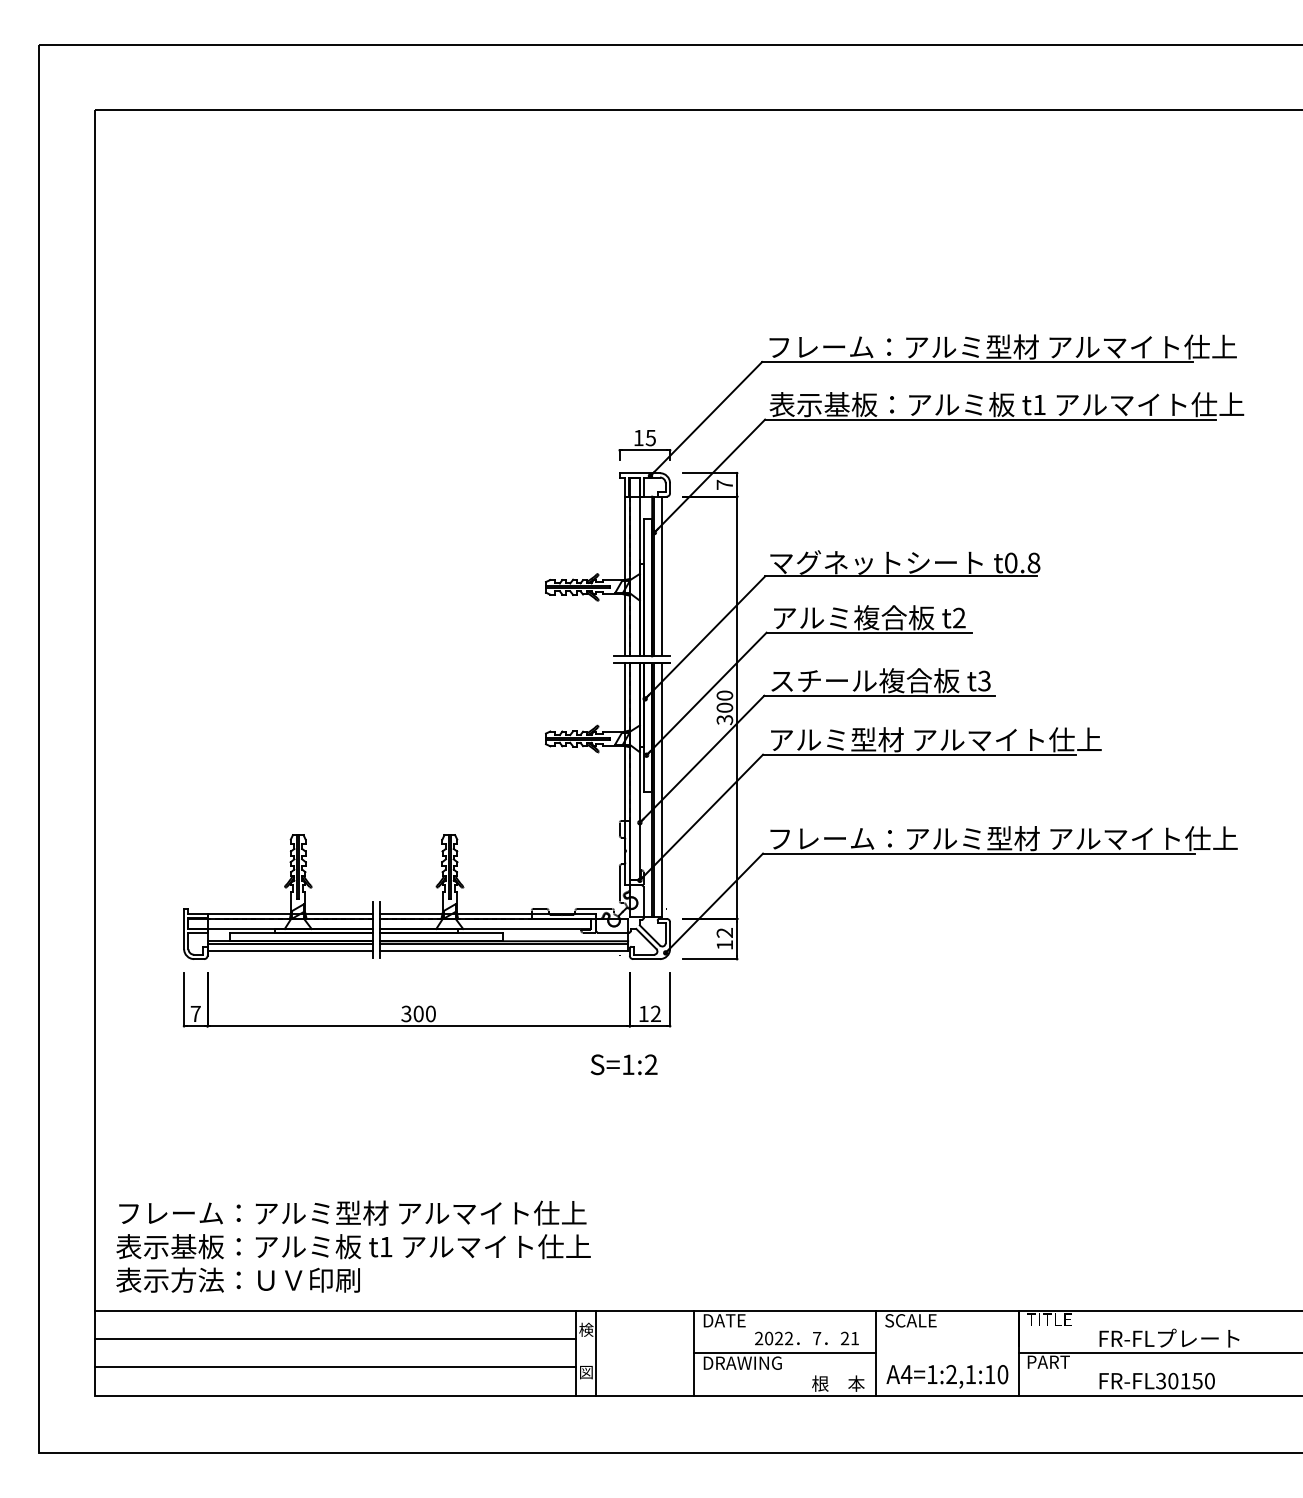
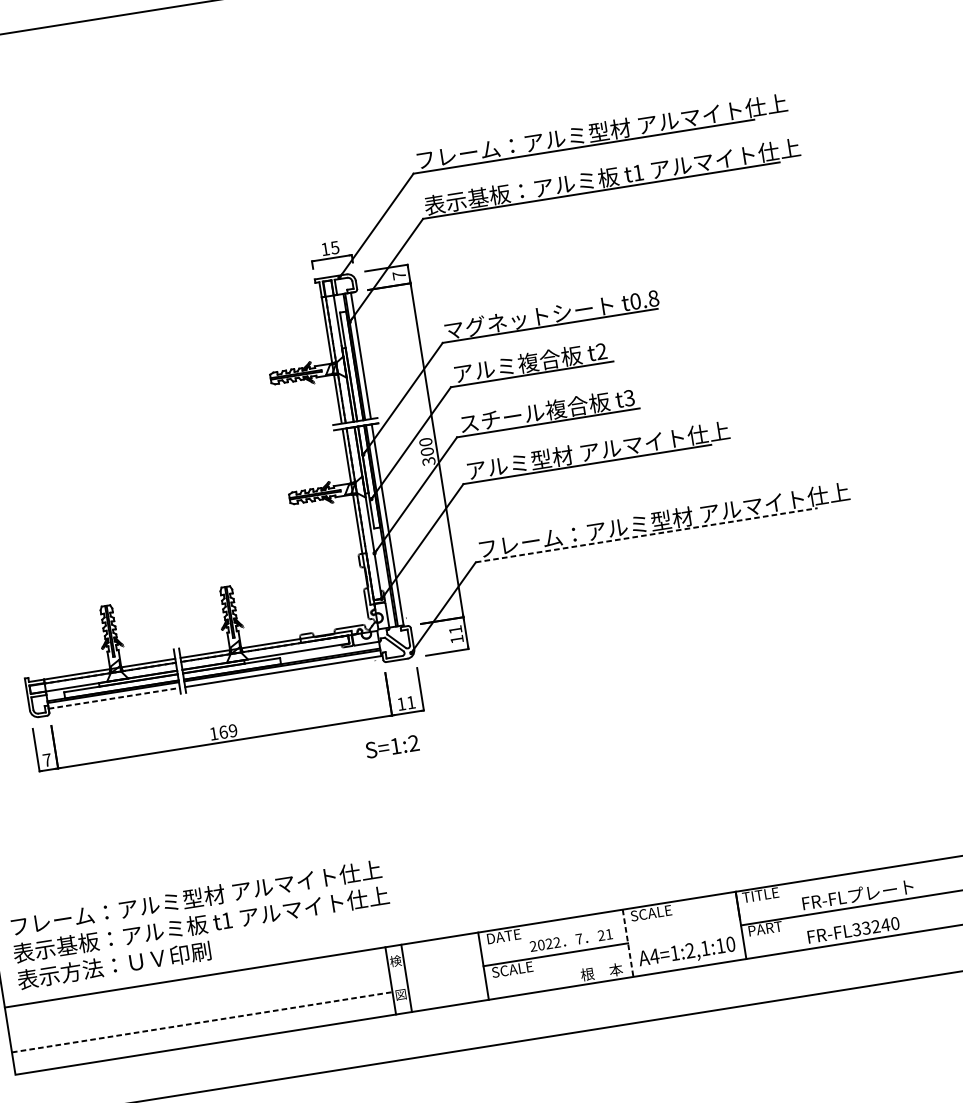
line: (979, 853) -> (646, 535), solid -> dashed
text: (724, 932) -> (455, 629), 12 -> 11
line: (290, 950) -> (114, 698), solid -> dashed
text: (418, 1013) -> (223, 731), 300 -> 169
text: (655, 1013) -> (410, 702), 12 -> 11
line: (335, 1339) -> (198, 1000), removed
line: (876, 1353) -> (628, 943), solid -> dashed
text: (742, 1362) -> (523, 967), DRAWING -> SCALE
line: (335, 1367) -> (202, 1022), solid -> dashed
text: (1185, 1380) -> (875, 926), FR-FL30150 -> FR-FL33240

